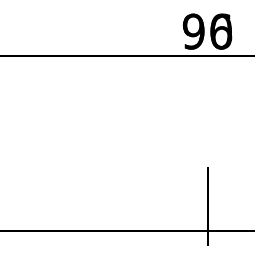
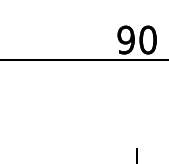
text: (221, 31) -> (148, 39), 96 -> 90

